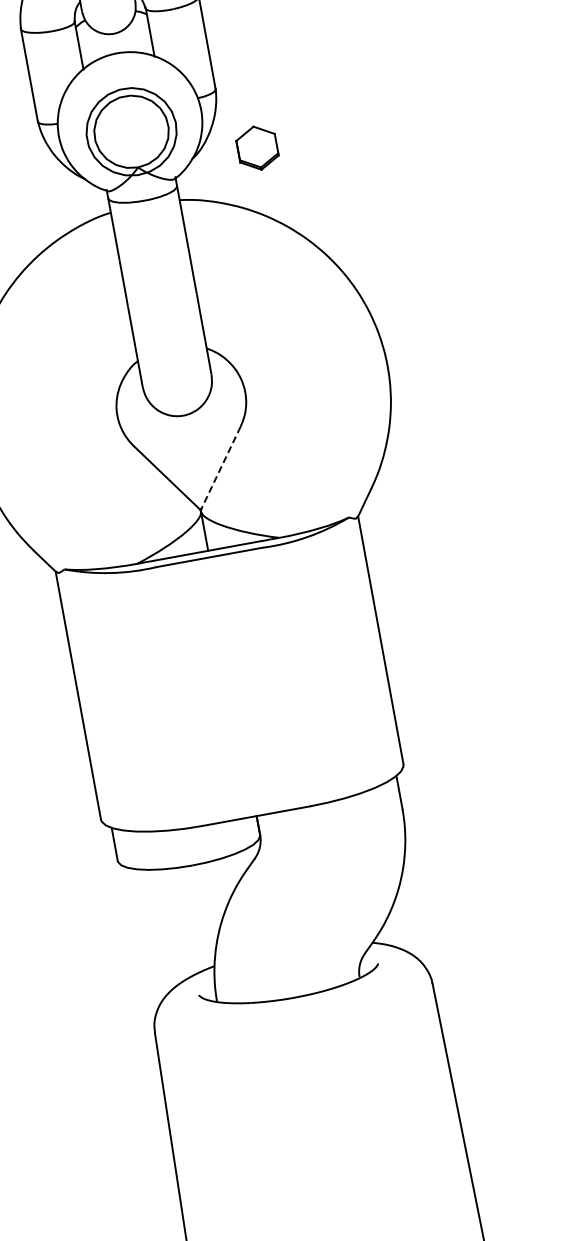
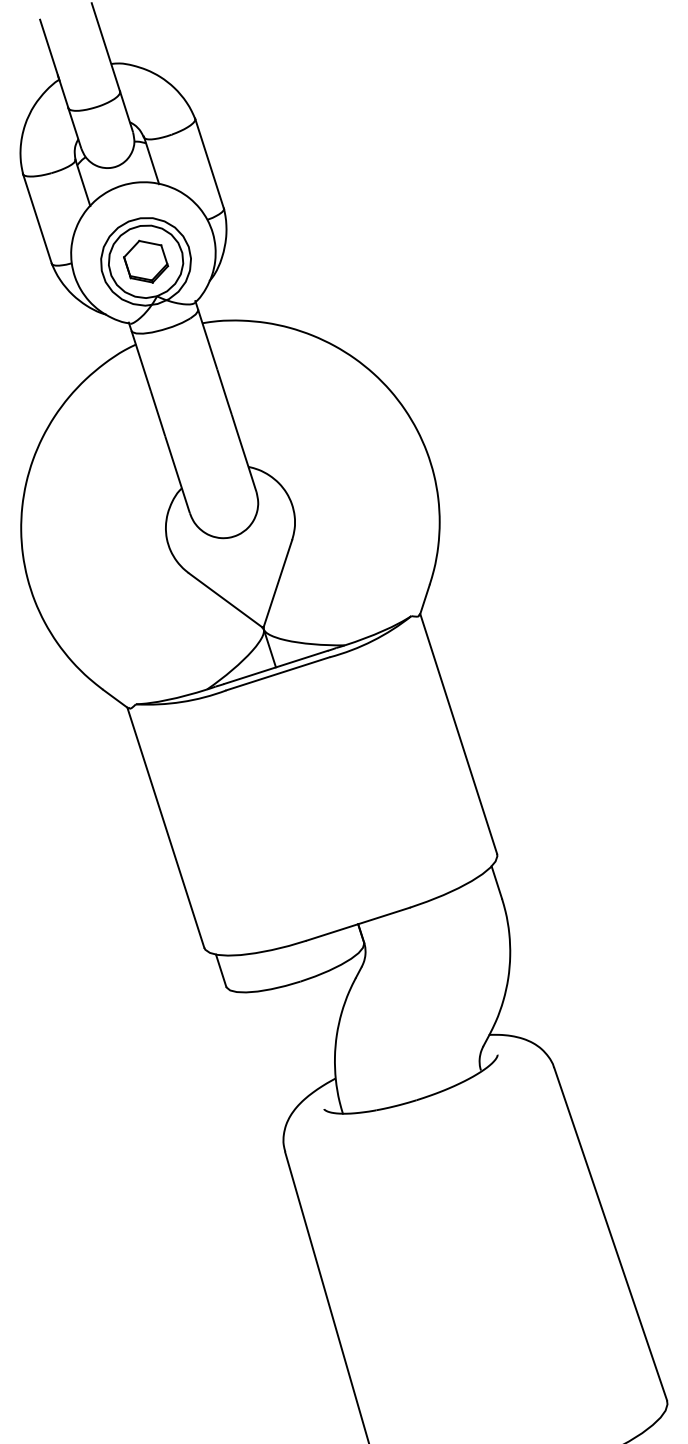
part: (258, 148) -> (146, 261), moved
line: (220, 467) -> (277, 583), dashed -> solid

